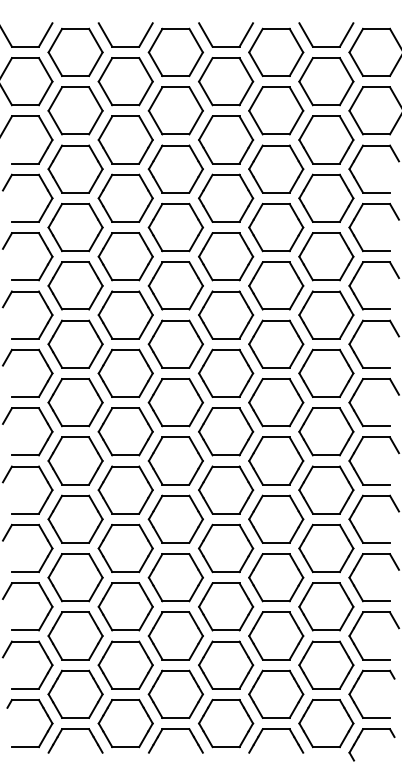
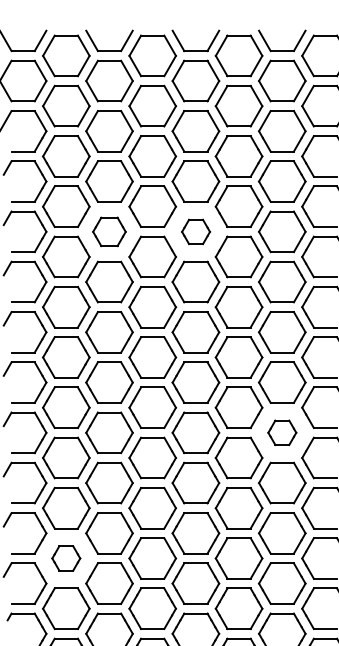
part: (125, 256) -> (109, 231), size x0.7
part: (226, 256) -> (196, 231), size x0.6
part: (326, 489) -> (282, 432), size x0.6
part: (75, 635) -> (66, 558), size x0.6

